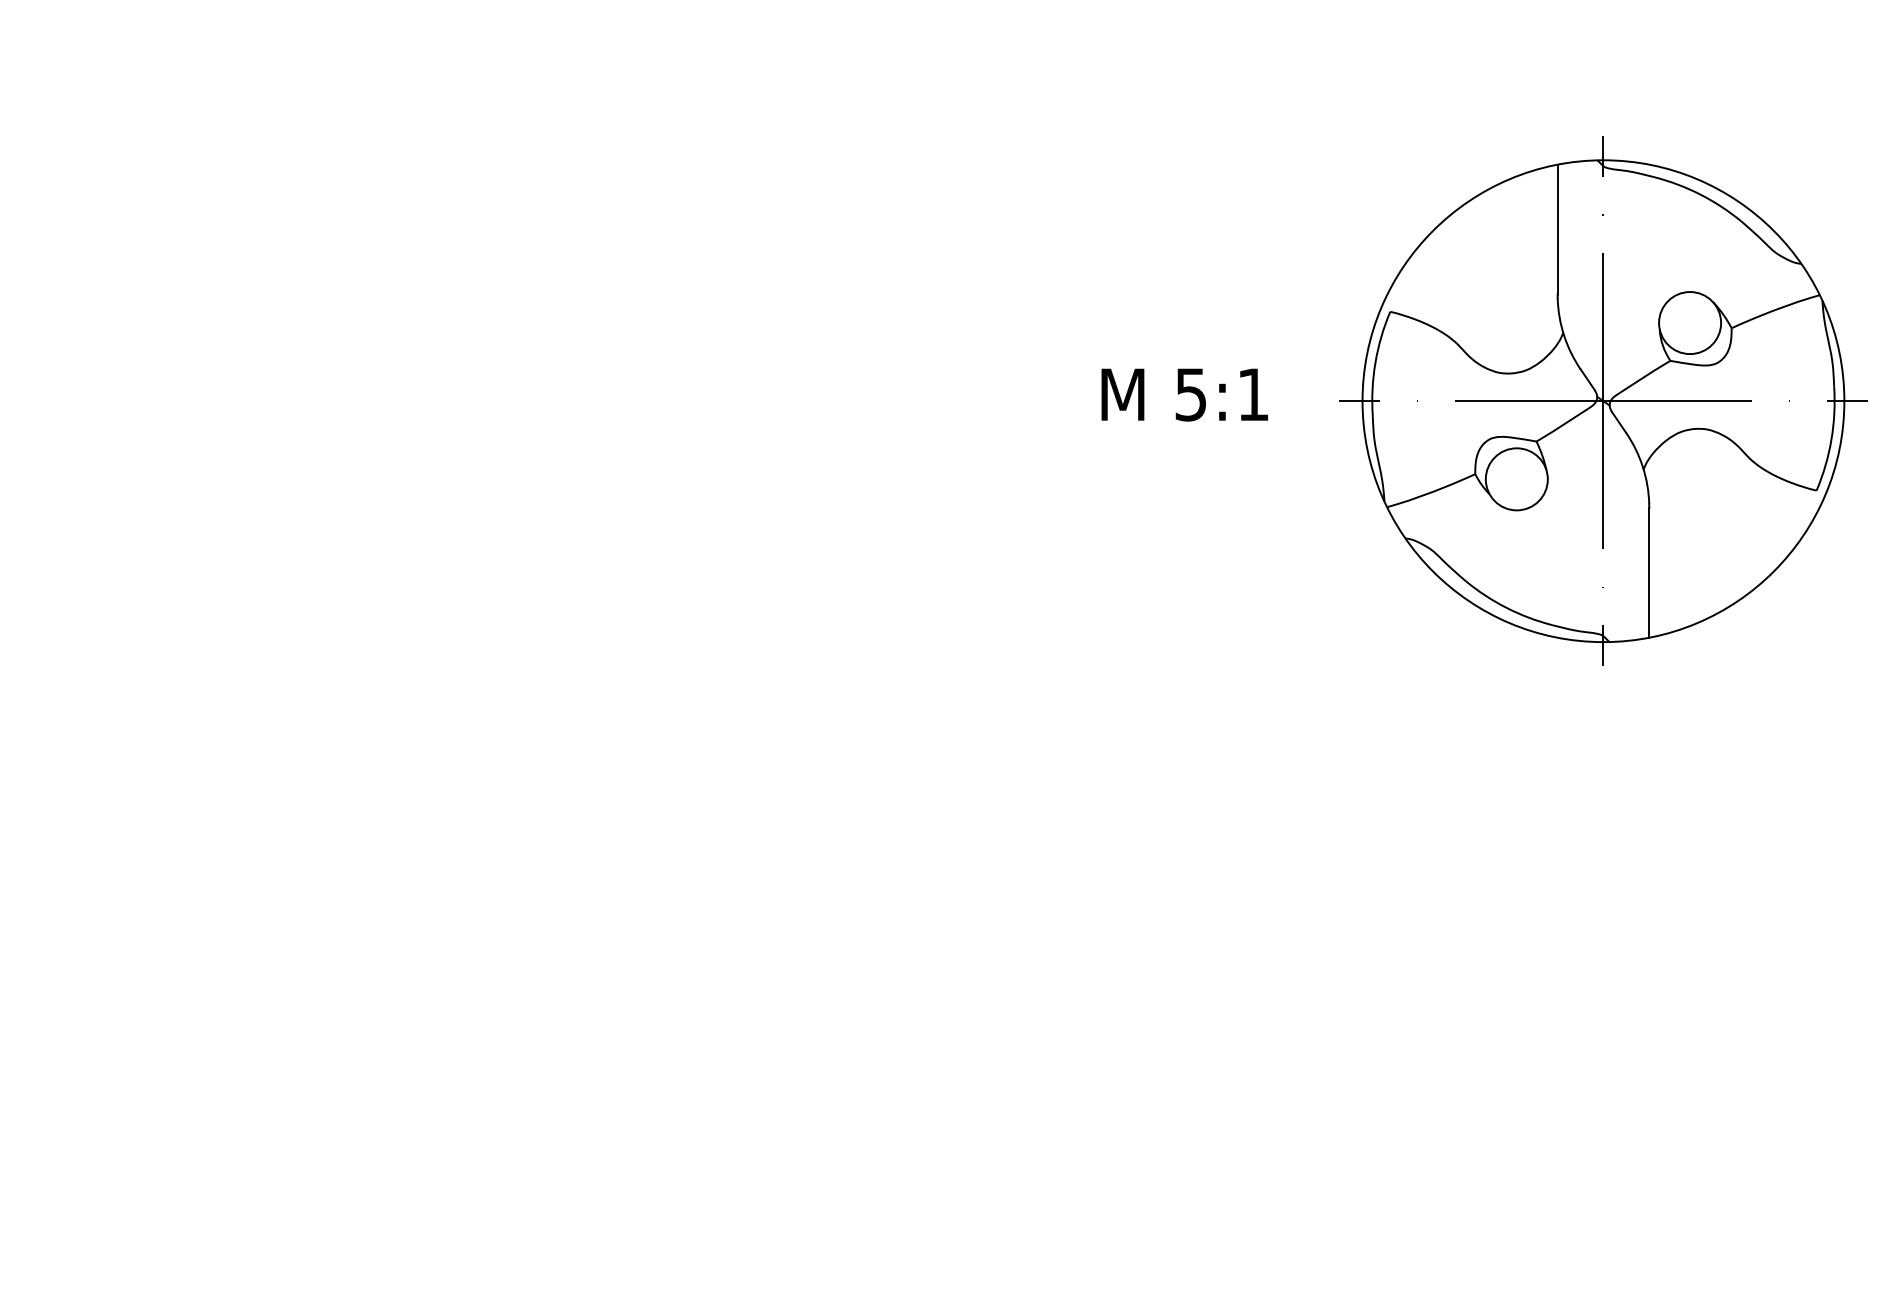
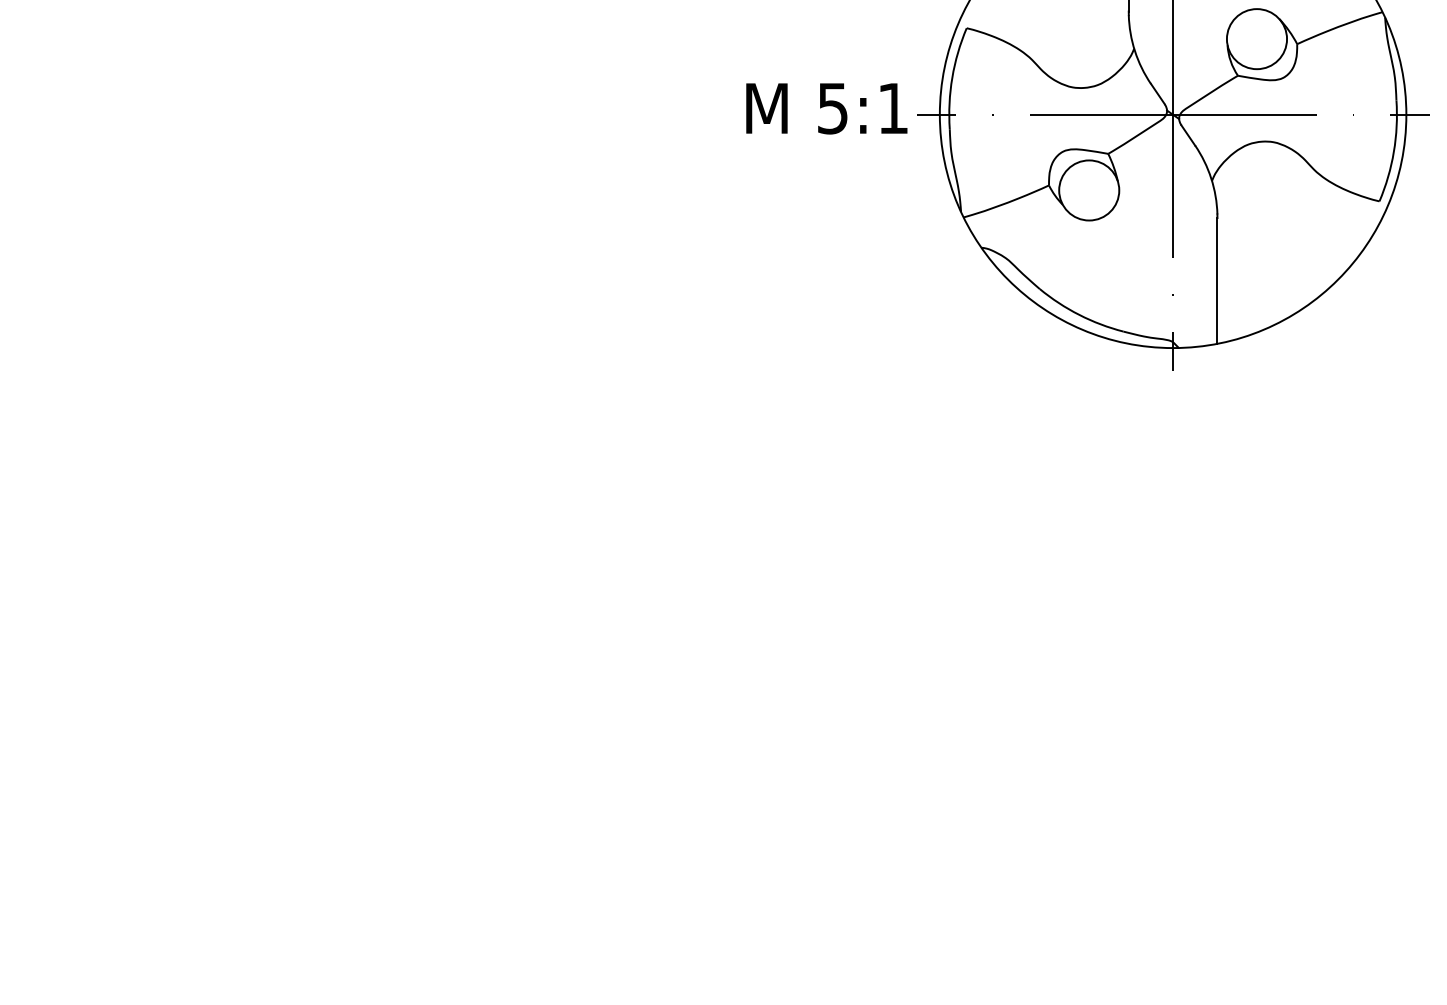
text: (1184, 394) -> (826, 108), moved

